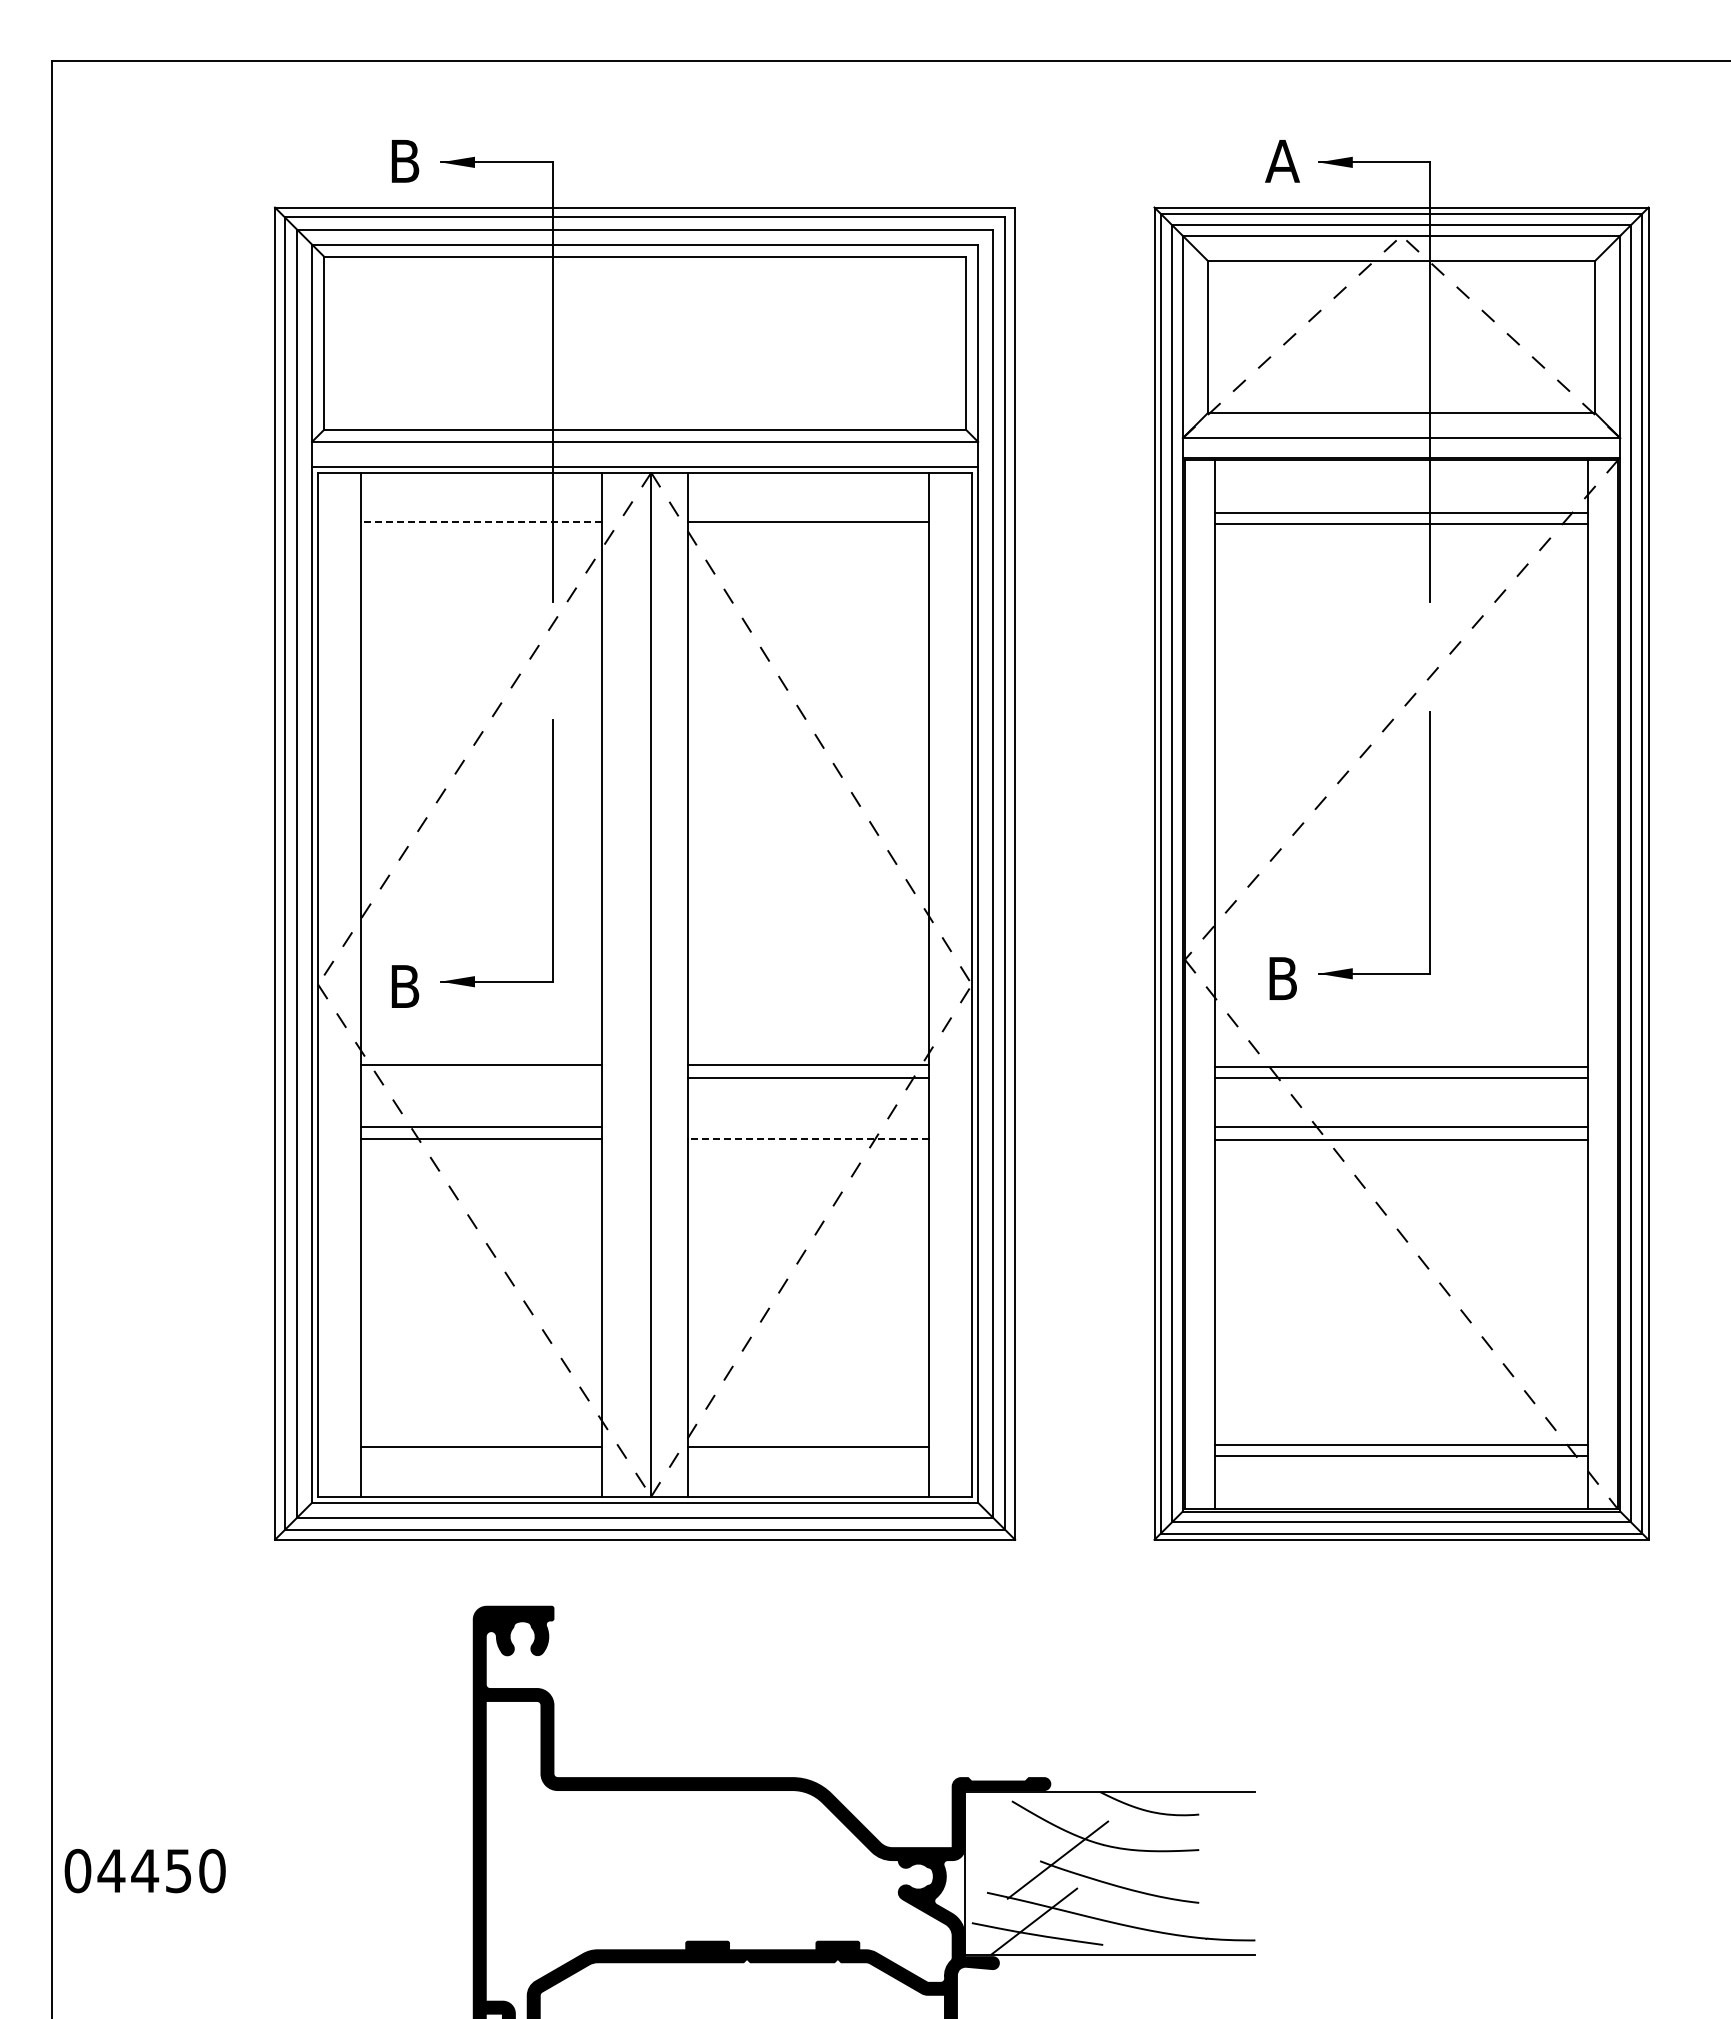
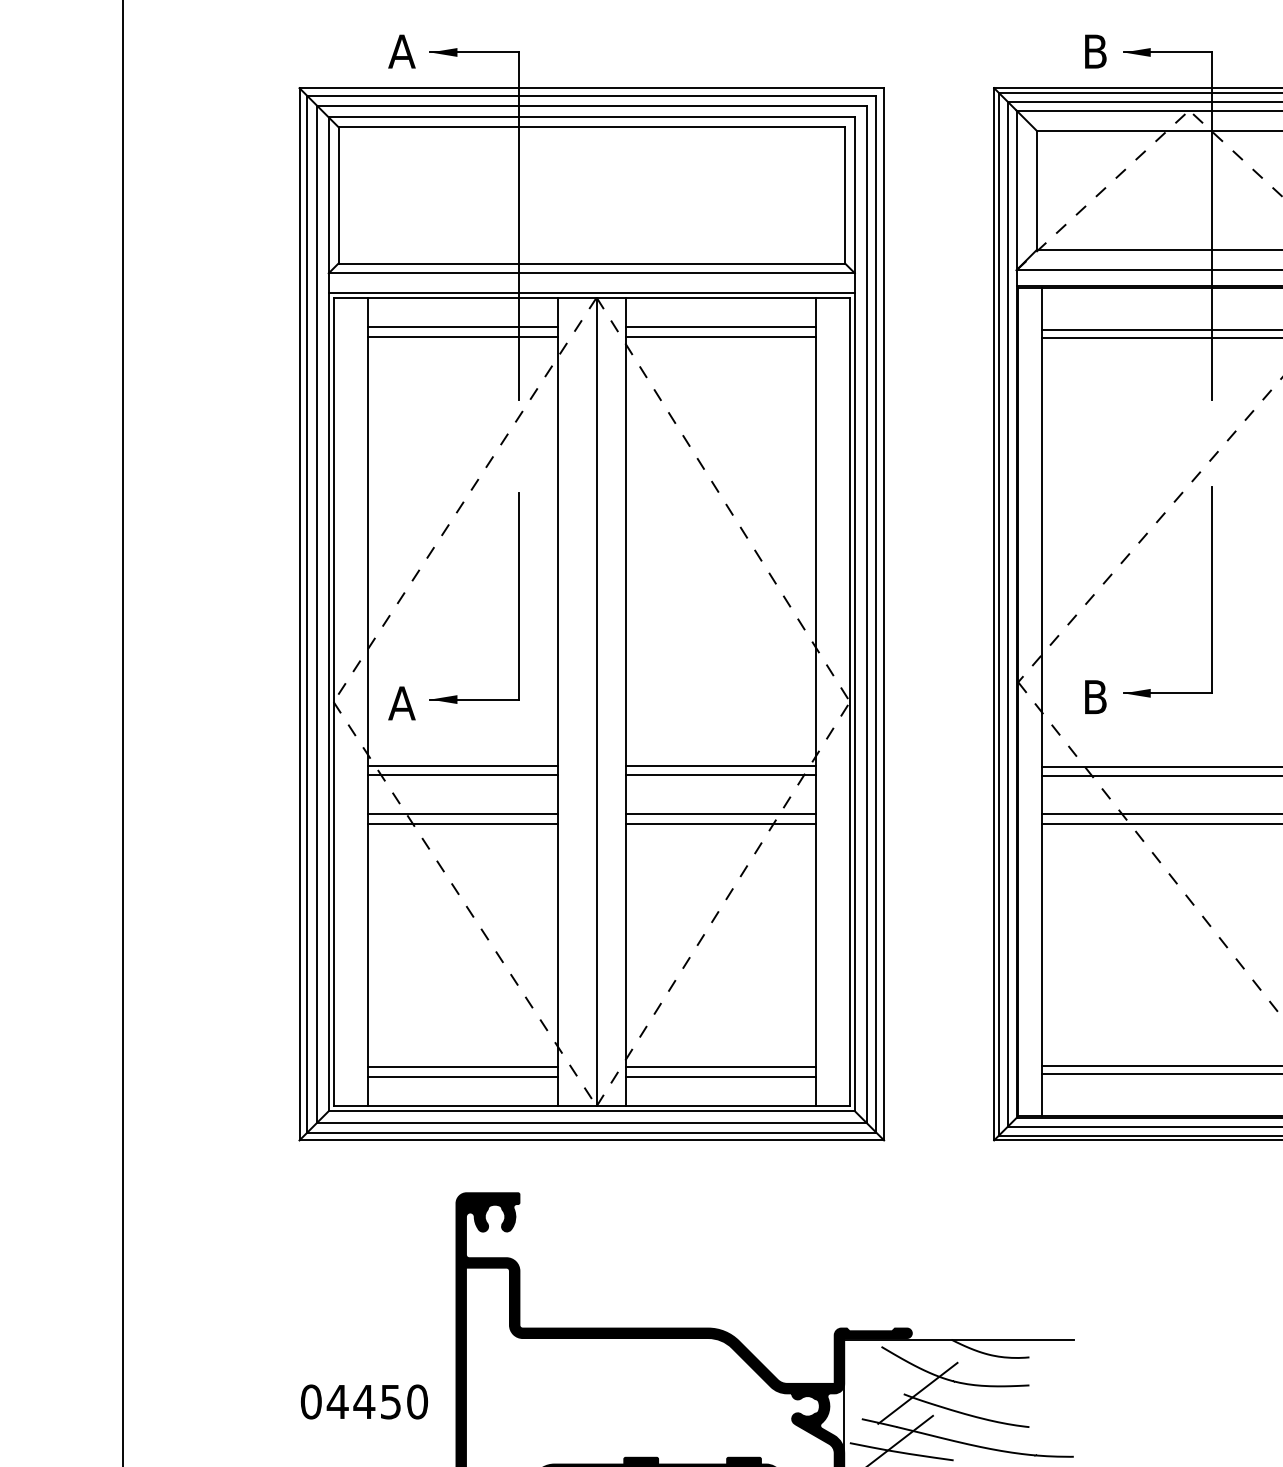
text: (404, 161) -> (401, 51), B -> A
text: (1282, 161) -> (1095, 51), A -> B
line: (481, 509) -> (462, 326), added
line: (808, 509) -> (720, 326), added
line: (481, 522) -> (462, 336), dashed -> solid
text: (404, 986) -> (401, 703), B -> A
line: (481, 1077) -> (462, 775), added
line: (808, 1127) -> (720, 814), added
line: (808, 1139) -> (720, 824), dashed -> solid
line: (481, 1459) -> (462, 1076), added
line: (808, 1459) -> (720, 1076), added
text: (144, 1870) -> (363, 1401), moved

